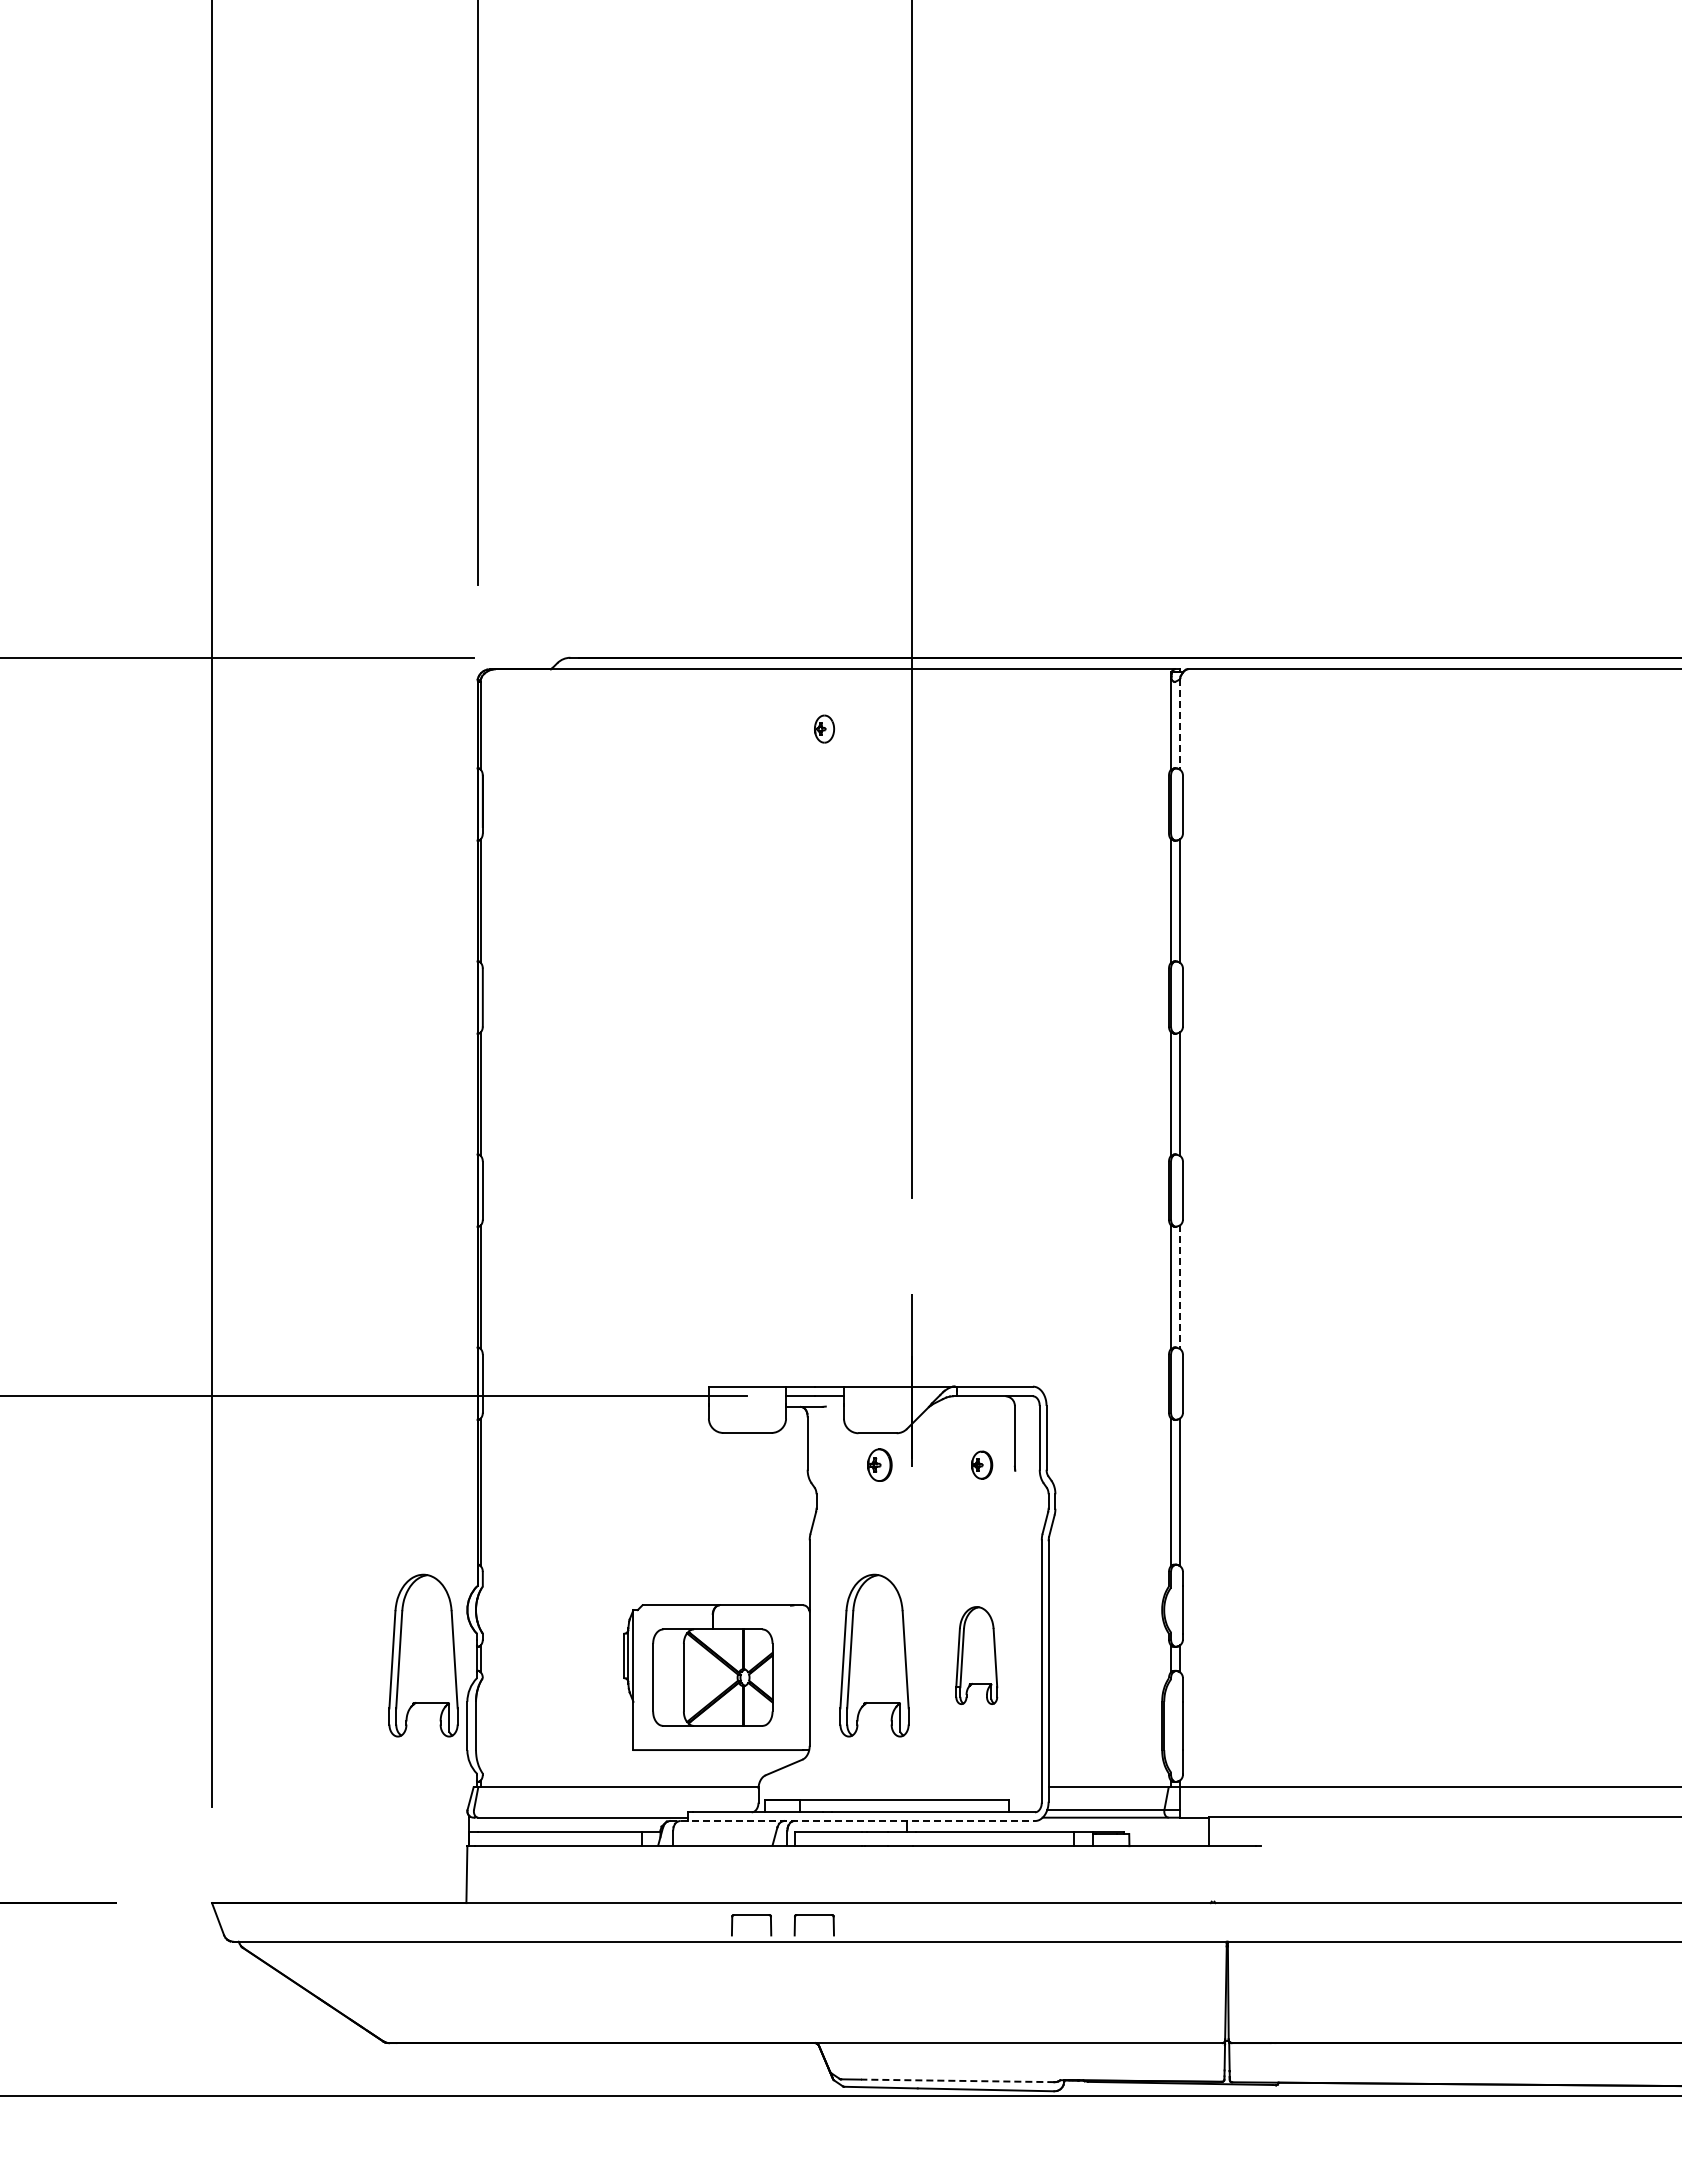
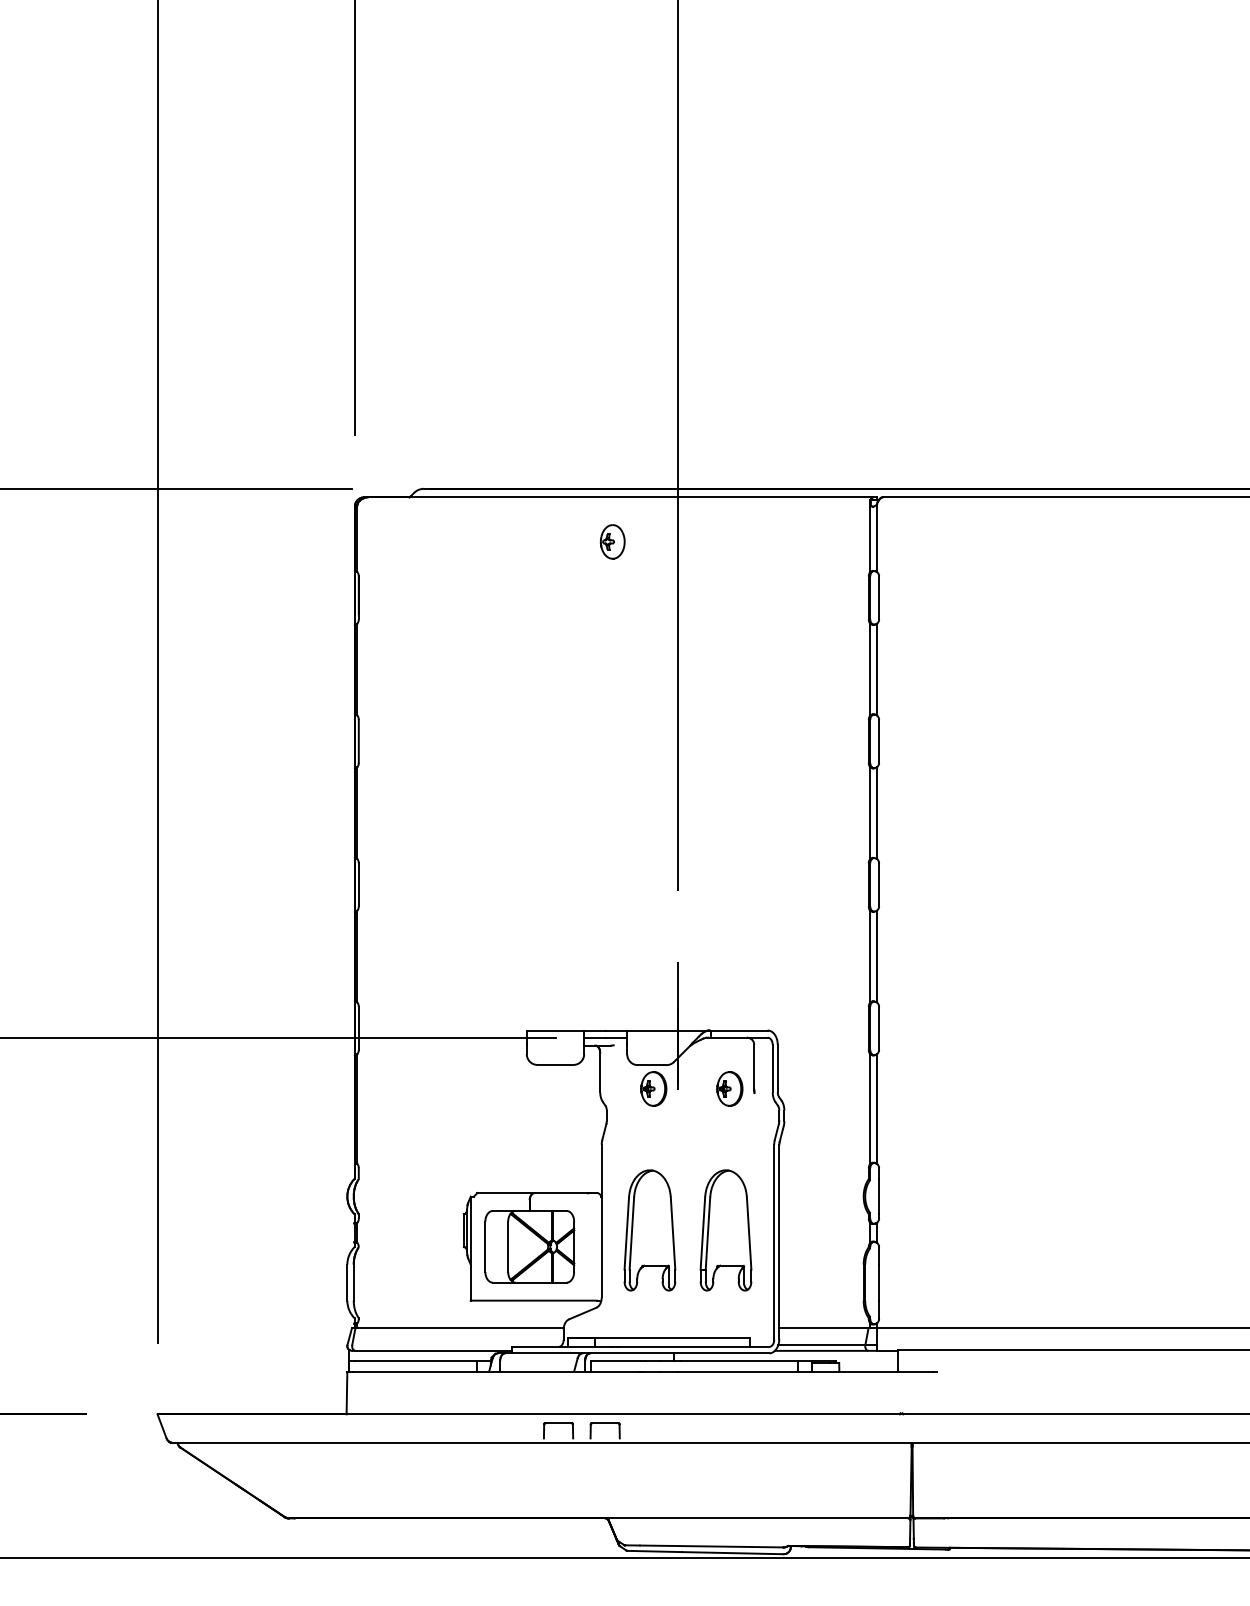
line: (1179, 724) -> (876, 538), dashed -> solid
part: (824, 728) -> (612, 541), size x1.67
line: (1179, 1287) -> (876, 956), dashed -> solid
part: (879, 1464) -> (653, 1088), size x1.43
part: (981, 1464) -> (729, 1088), size x1.67
part: (423, 1655) -> (314, 1230), removed
part: (976, 1655) -> (725, 1230), size x1.67
line: (852, 1821) -> (633, 1353), dashed -> solid
line: (957, 2080) -> (711, 1546), dashed -> solid

